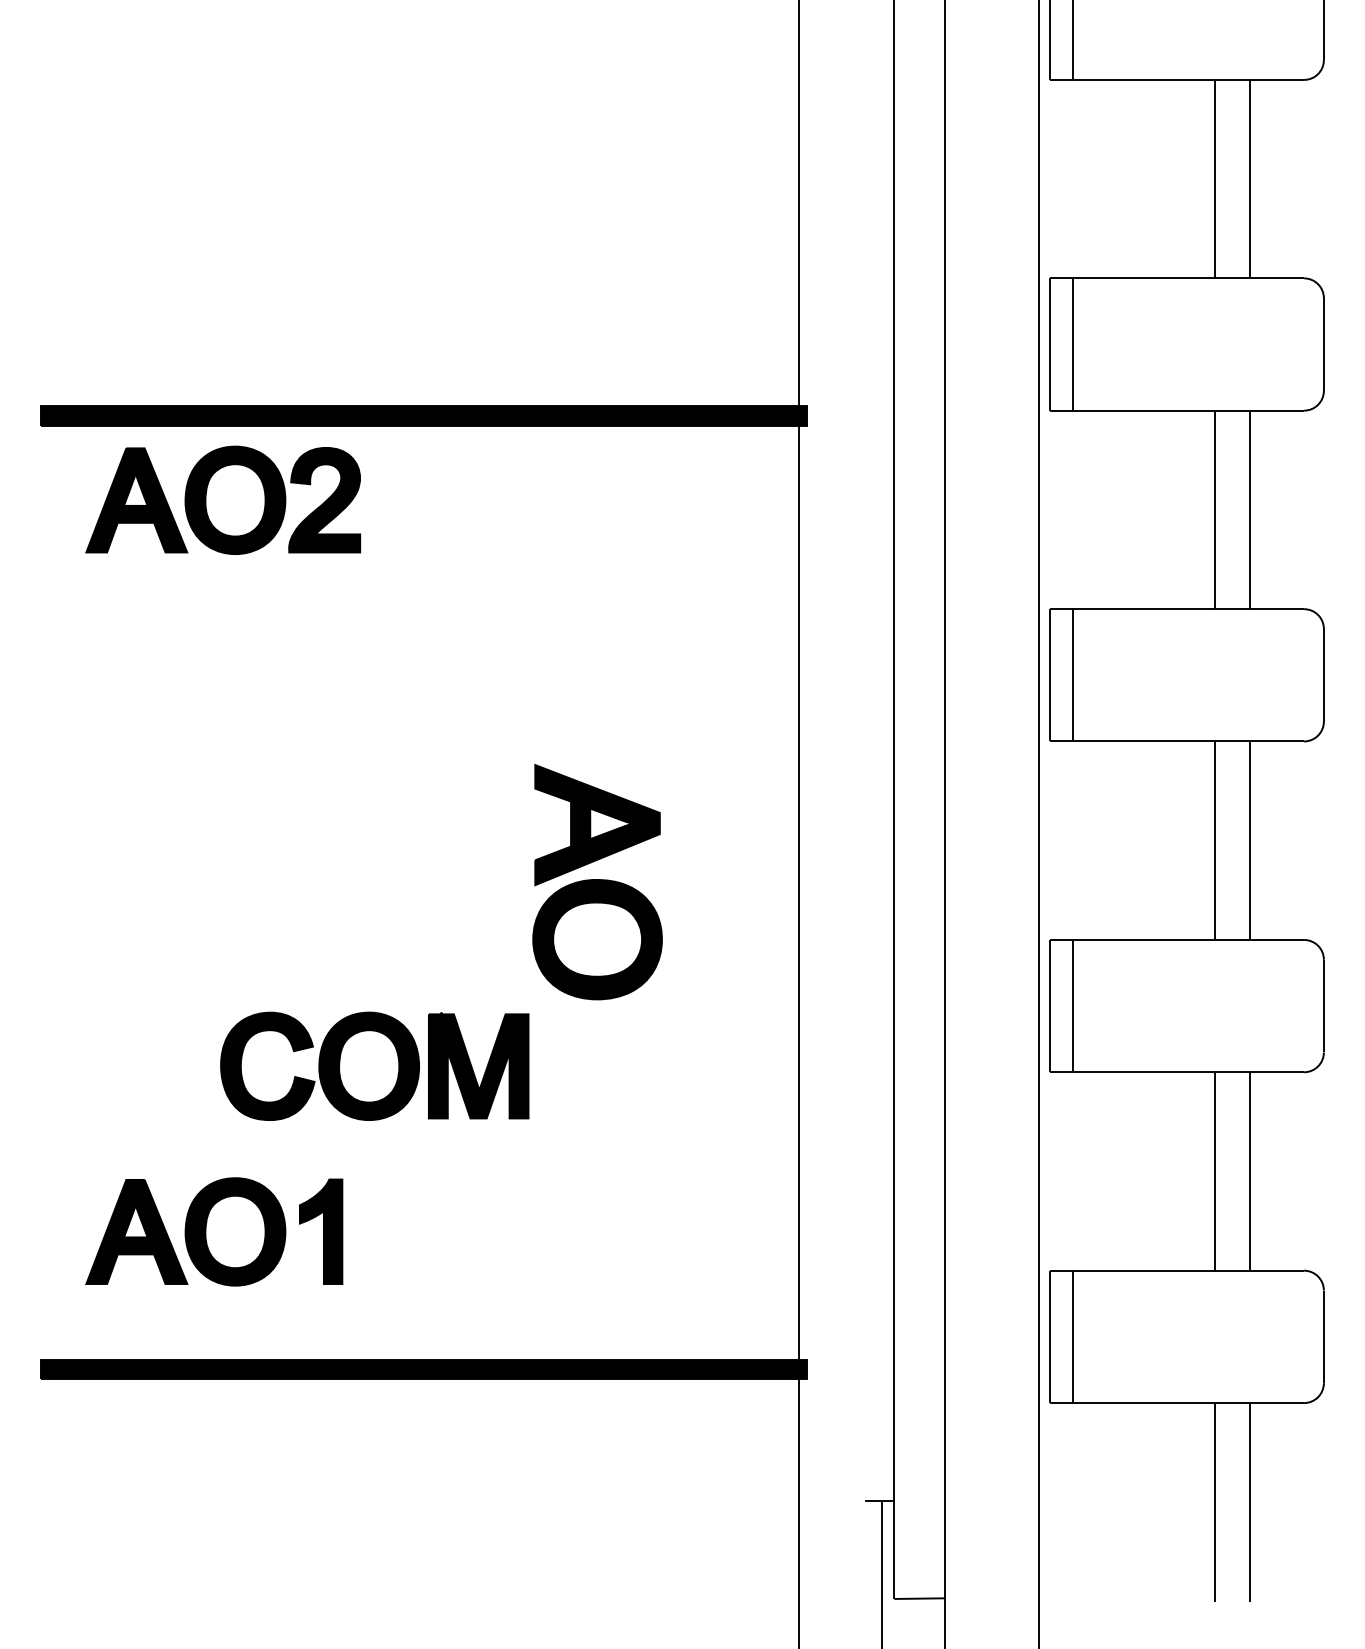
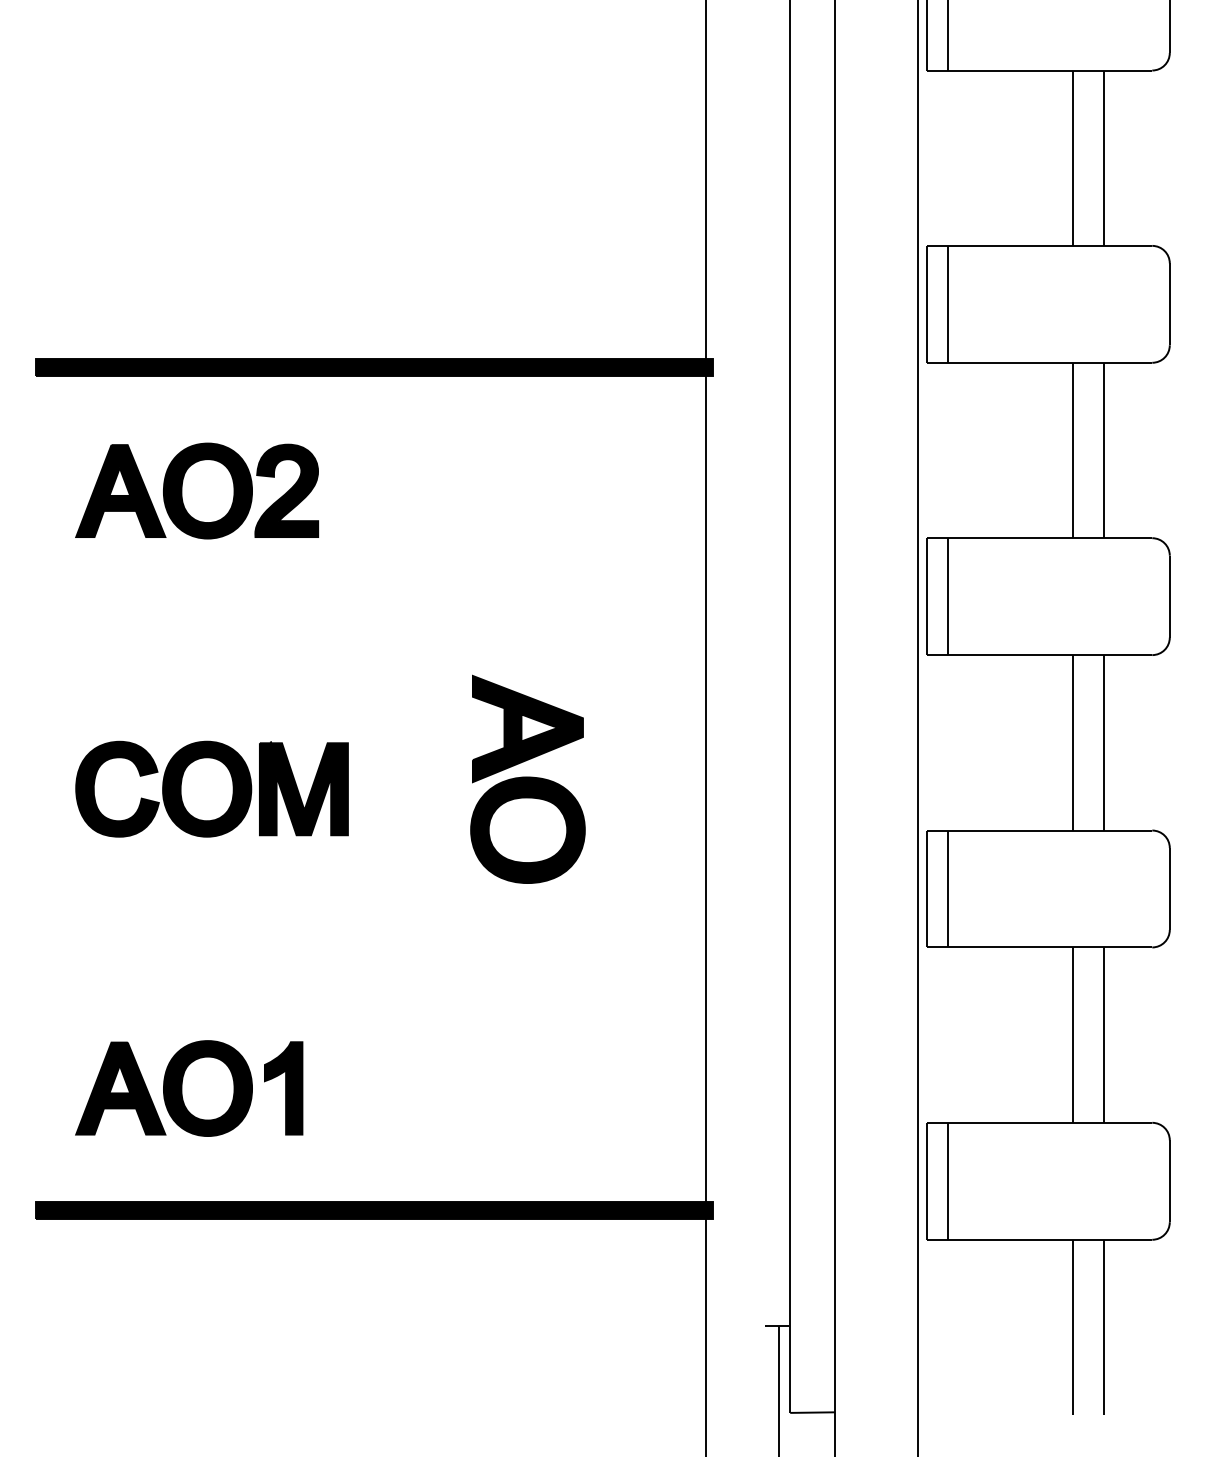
part: (223, 499) -> (197, 490), moved
part: (374, 1065) -> (211, 788), moved

